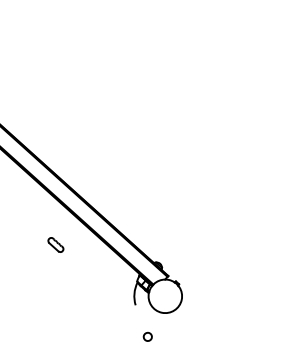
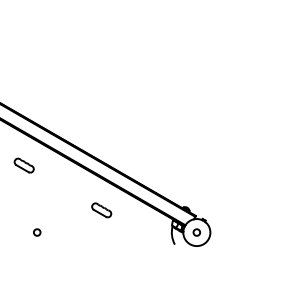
part: (55, 245) -> (101, 210), size x1.43
circle: (147, 336) -> (196, 232), moved

